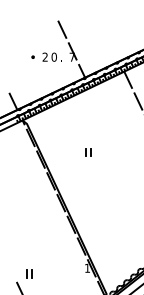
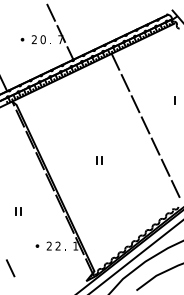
part: (88, 152) -> (99, 160), moved
part: (61, 267) -> (50, 245), added
part: (28, 273) -> (18, 211), moved

